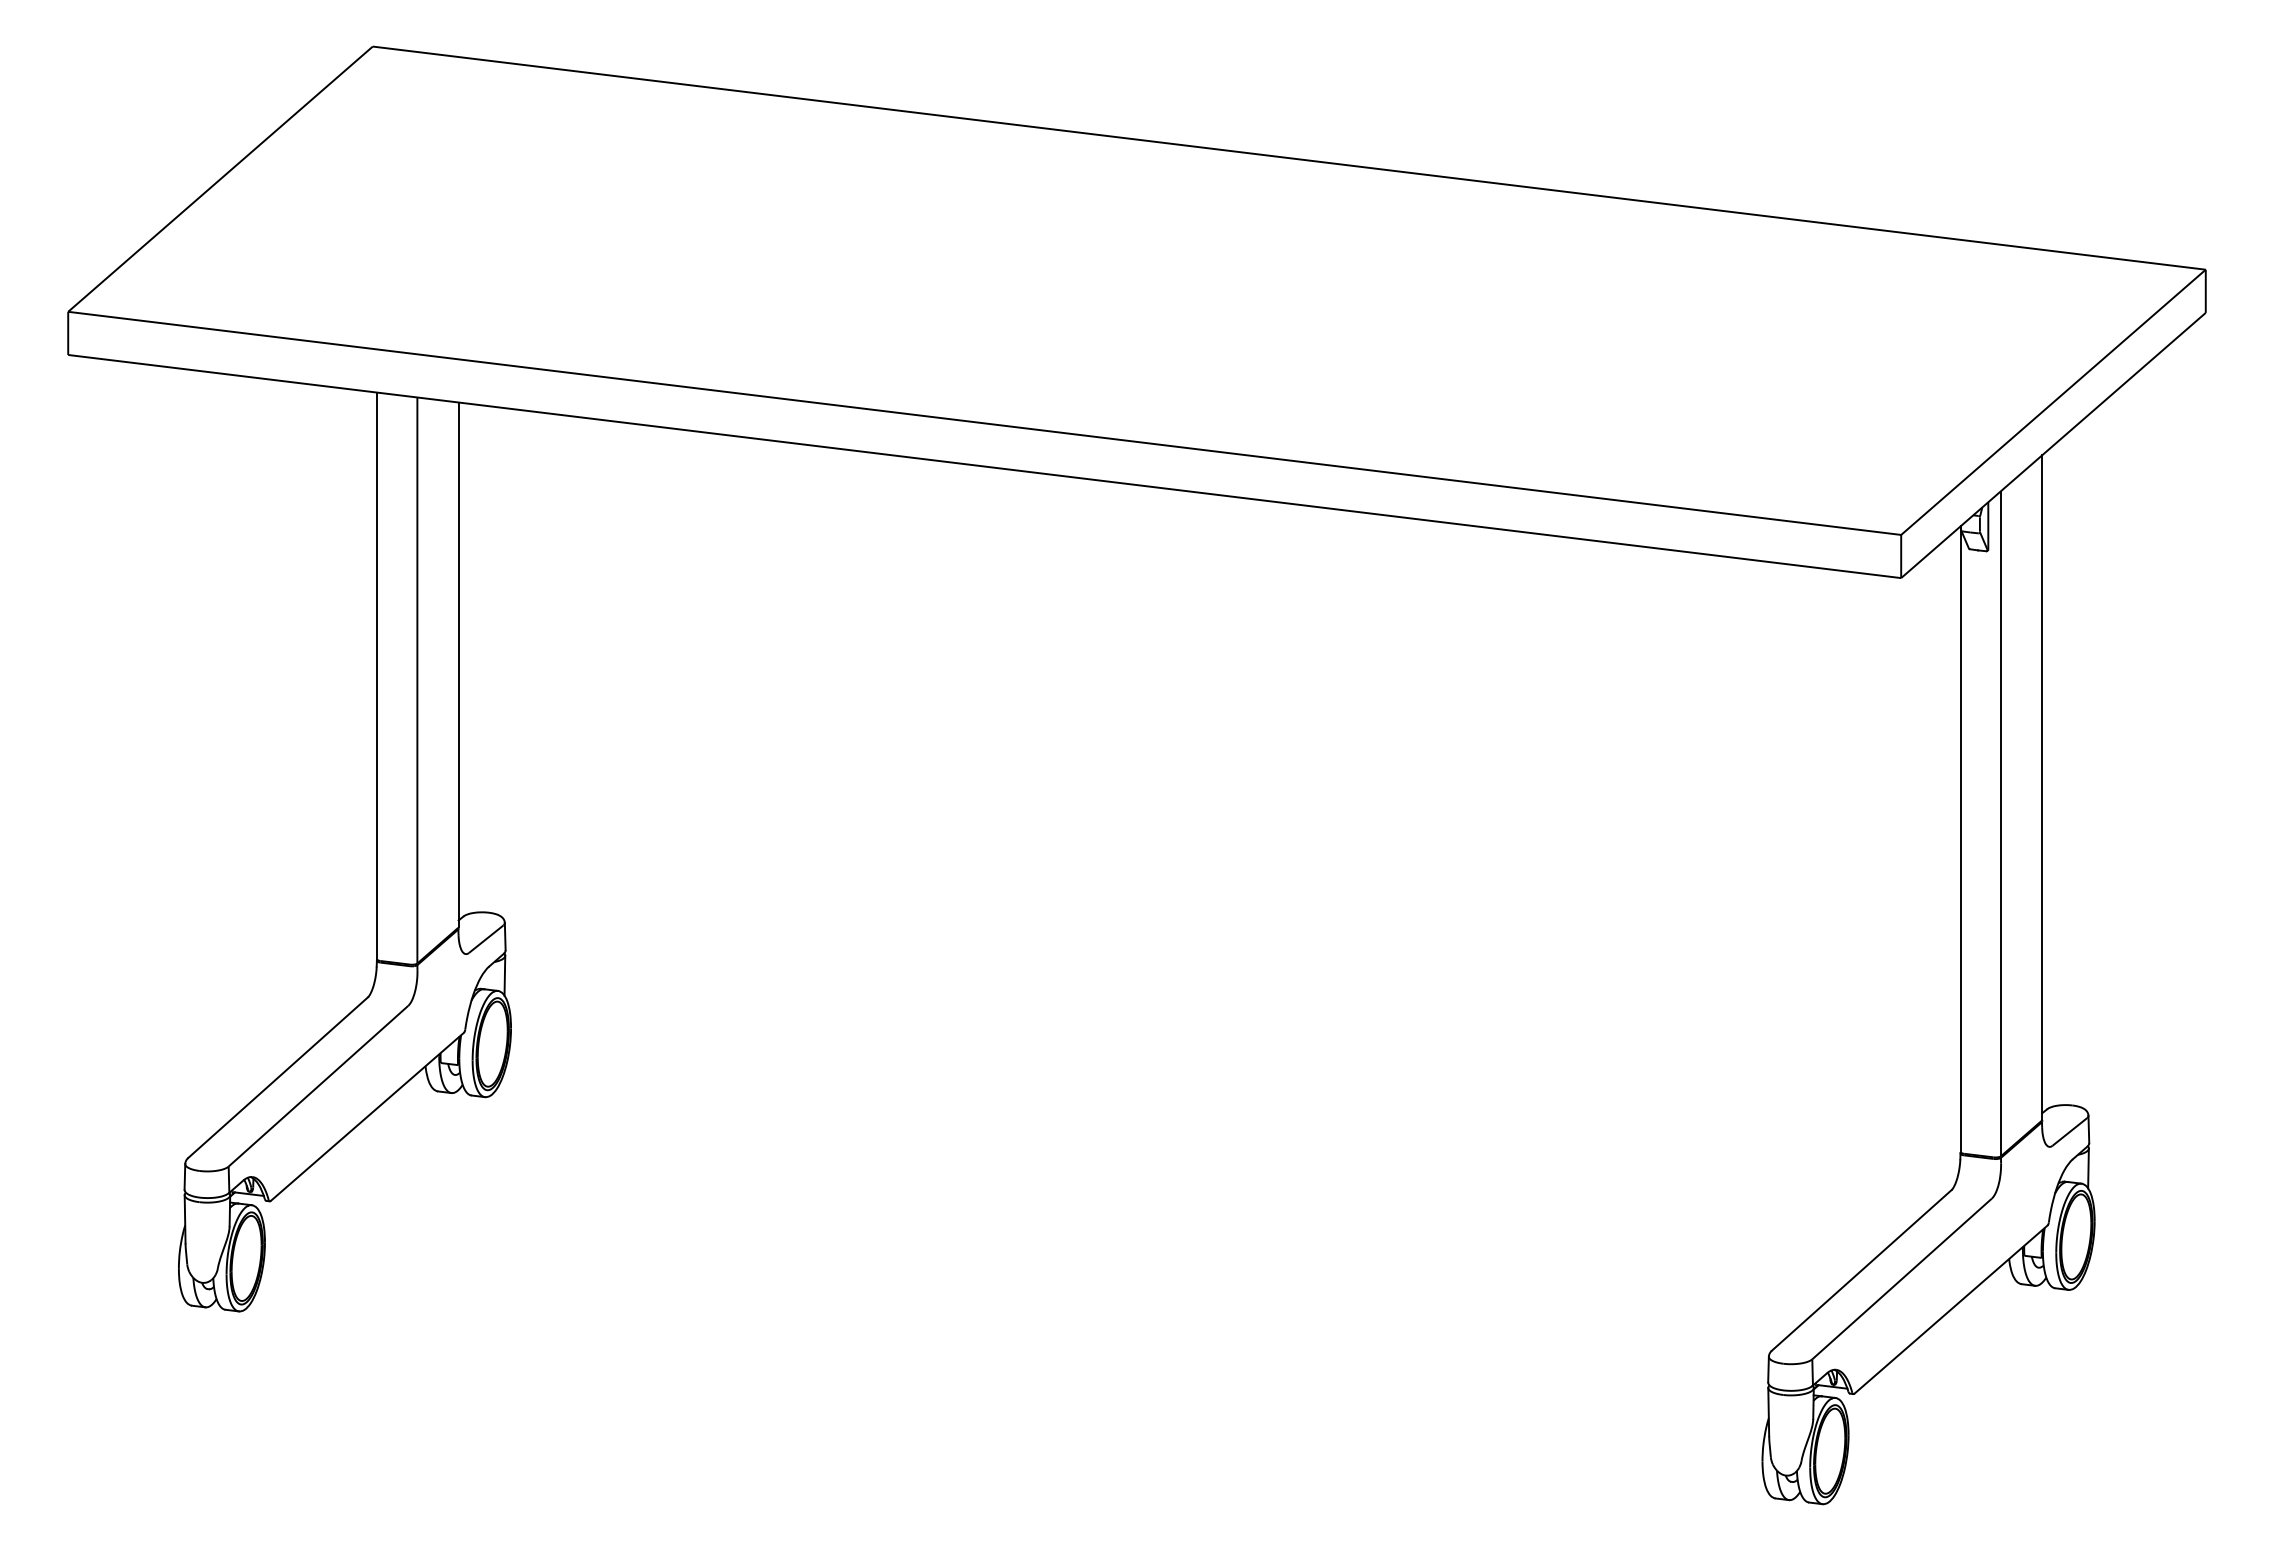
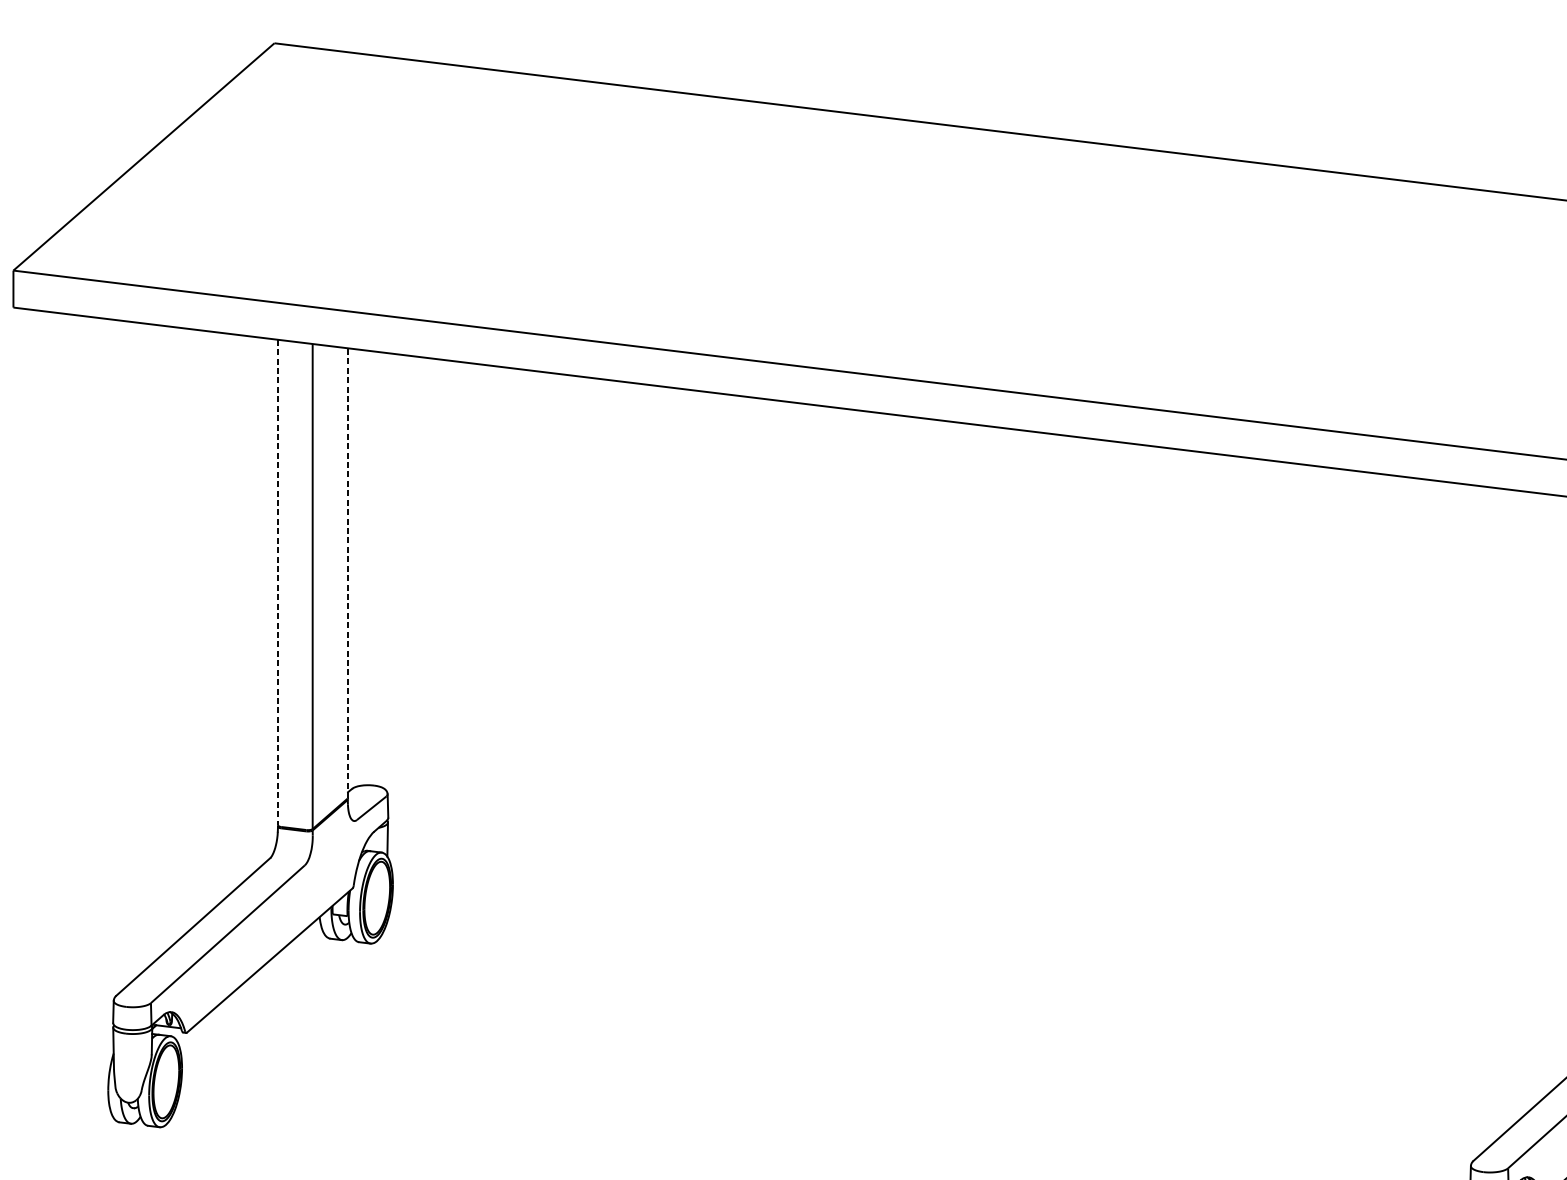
line: (458, 664) -> (347, 572), solid -> dashed
line: (376, 676) -> (277, 583), solid -> dashed

